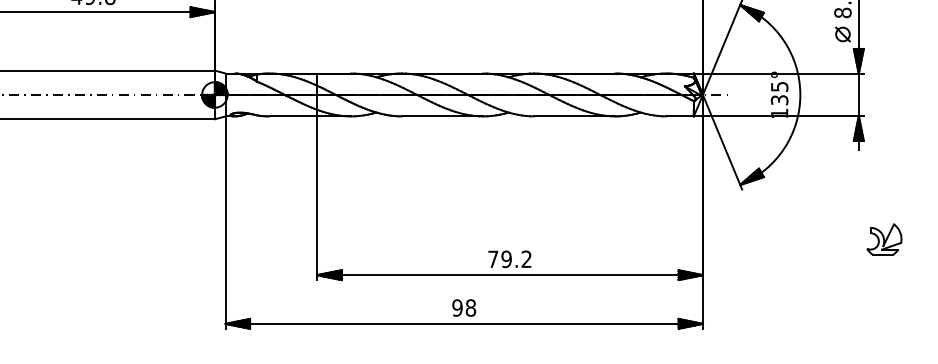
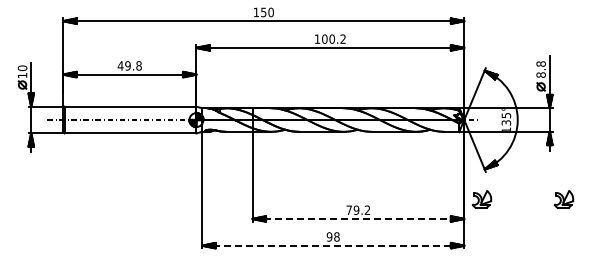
part: (734, 239) -> (481, 199), added
line: (510, 274) -> (358, 218), solid -> dashed
line: (464, 323) -> (333, 245), solid -> dashed

